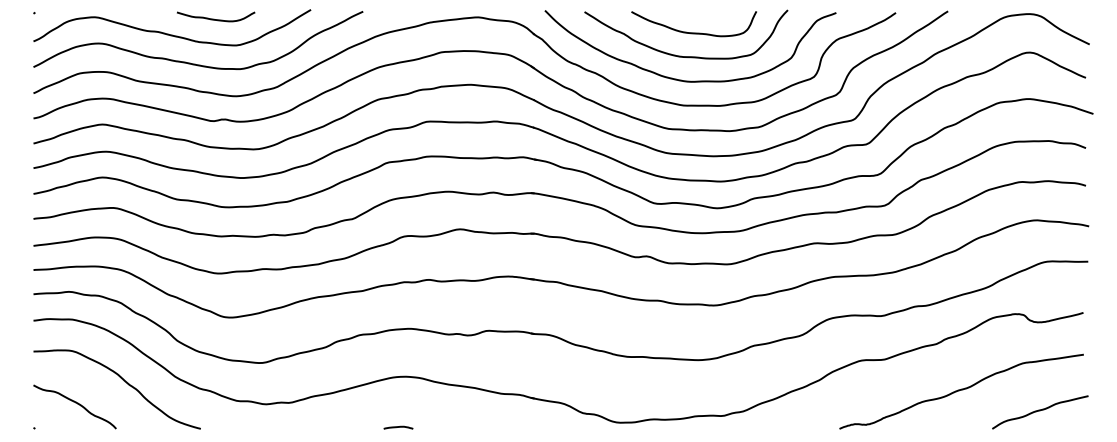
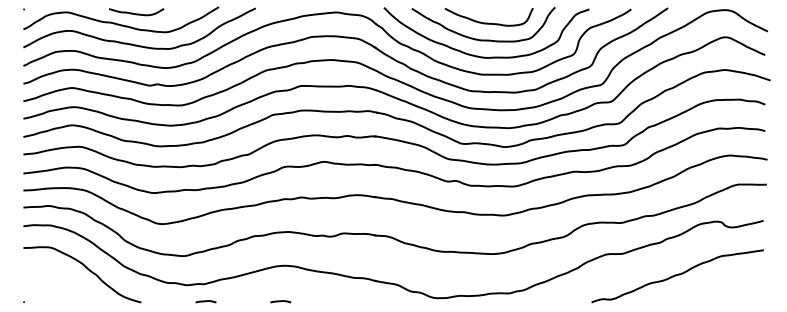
curve: (214, 18) -> (135, 13), moved
curve: (75, 403) -> (53, 284), removed
curve: (1040, 411) -> (733, 290), removed
curve: (292, 427) -> (205, 301), added

